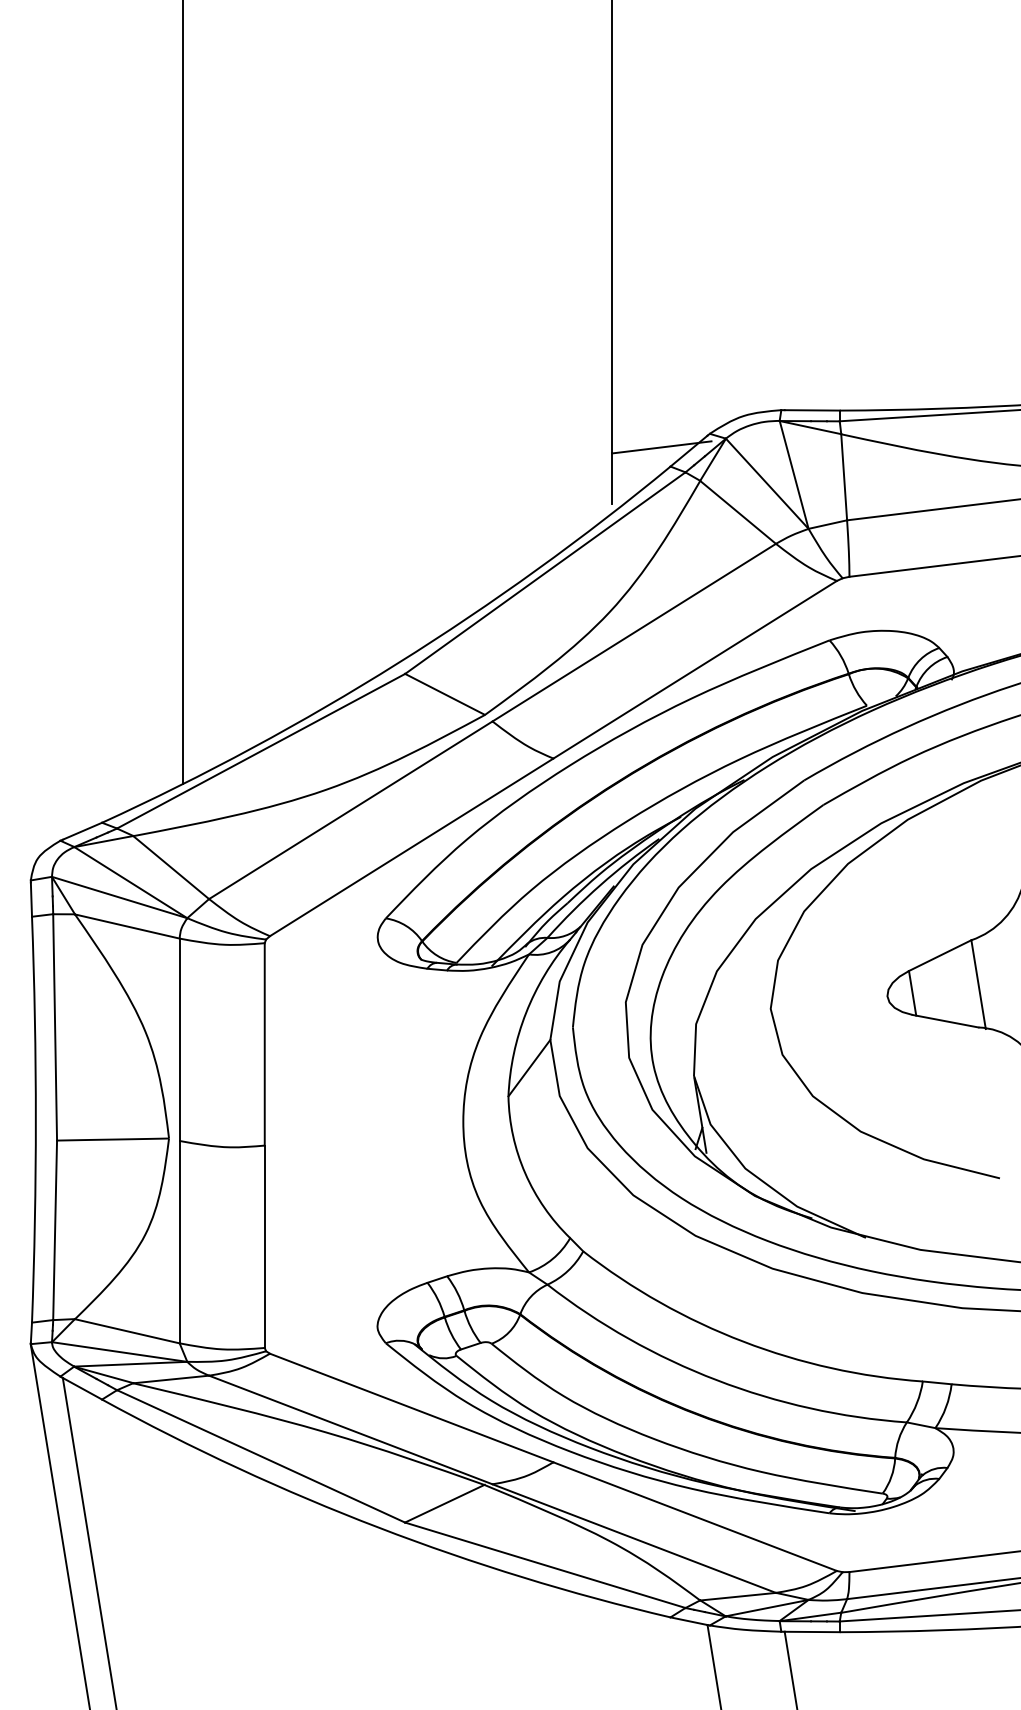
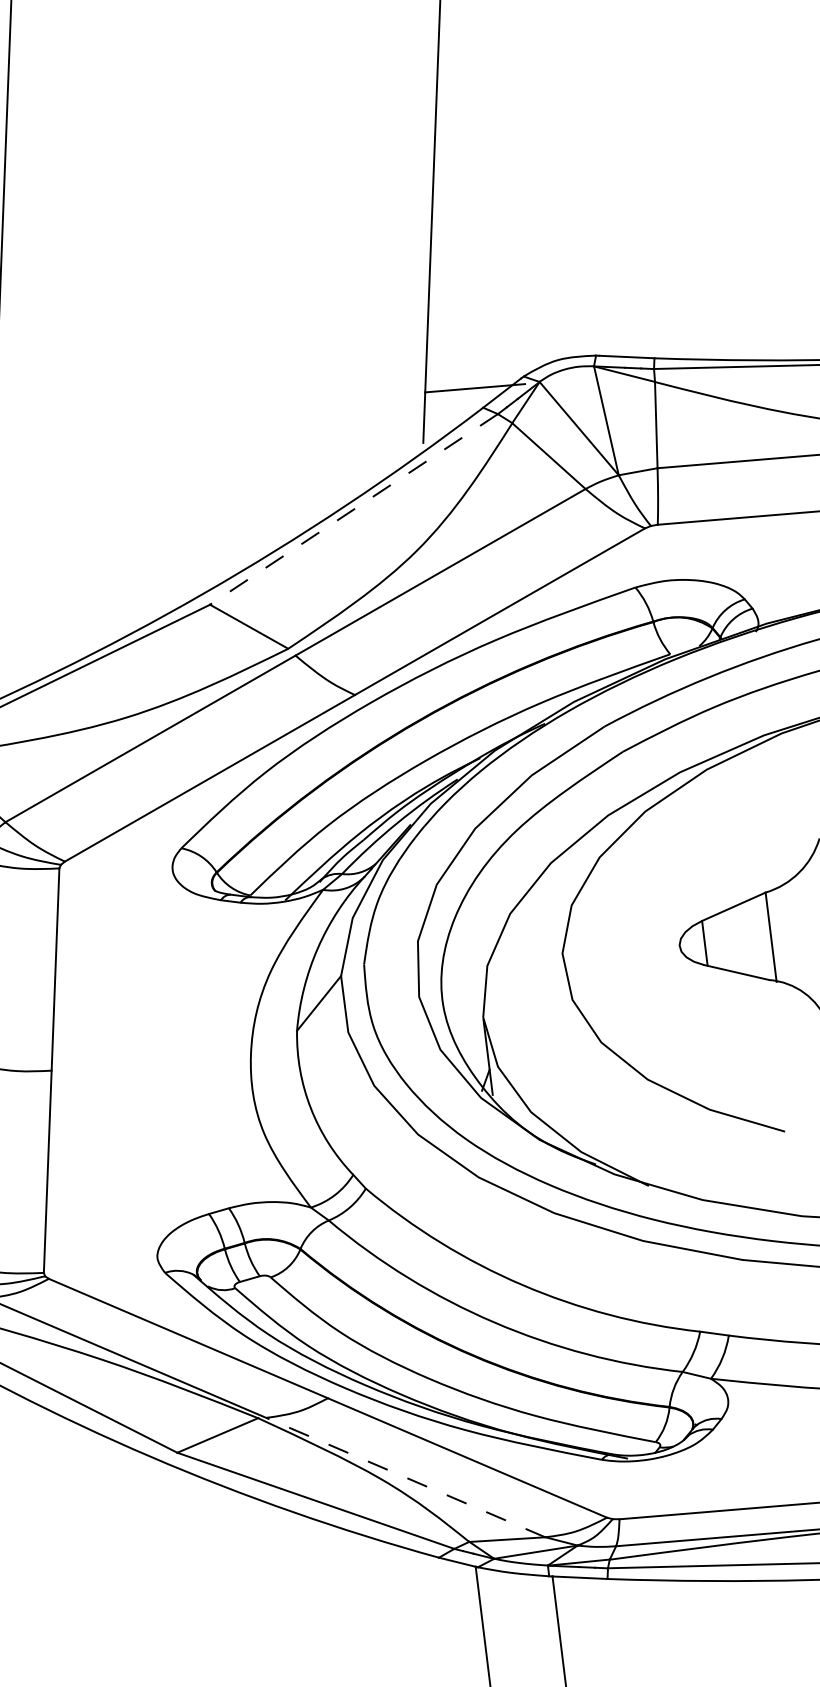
line: (545, 573) -> (354, 509), solid -> dashed
line: (634, 1538) -> (406, 1477), solid -> dashed

